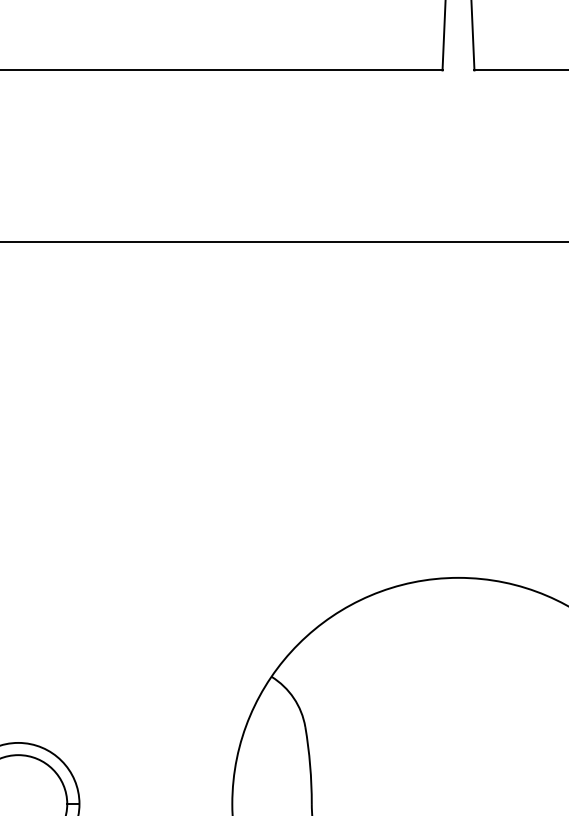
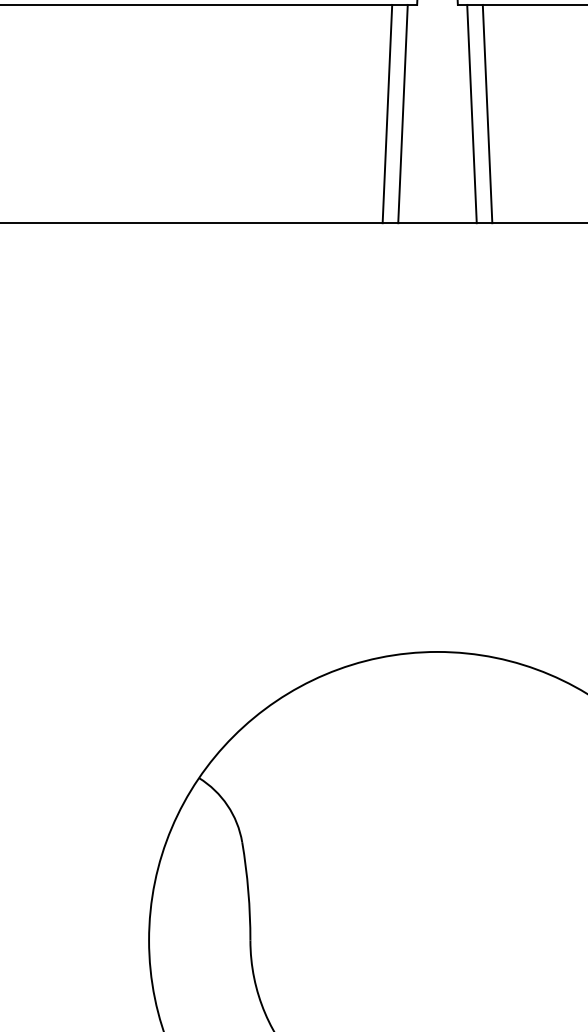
line: (418, 155) -> (386, 113), added
line: (431, 155) -> (403, 113), added
line: (485, 155) -> (471, 113), added
line: (497, 155) -> (487, 113), added

